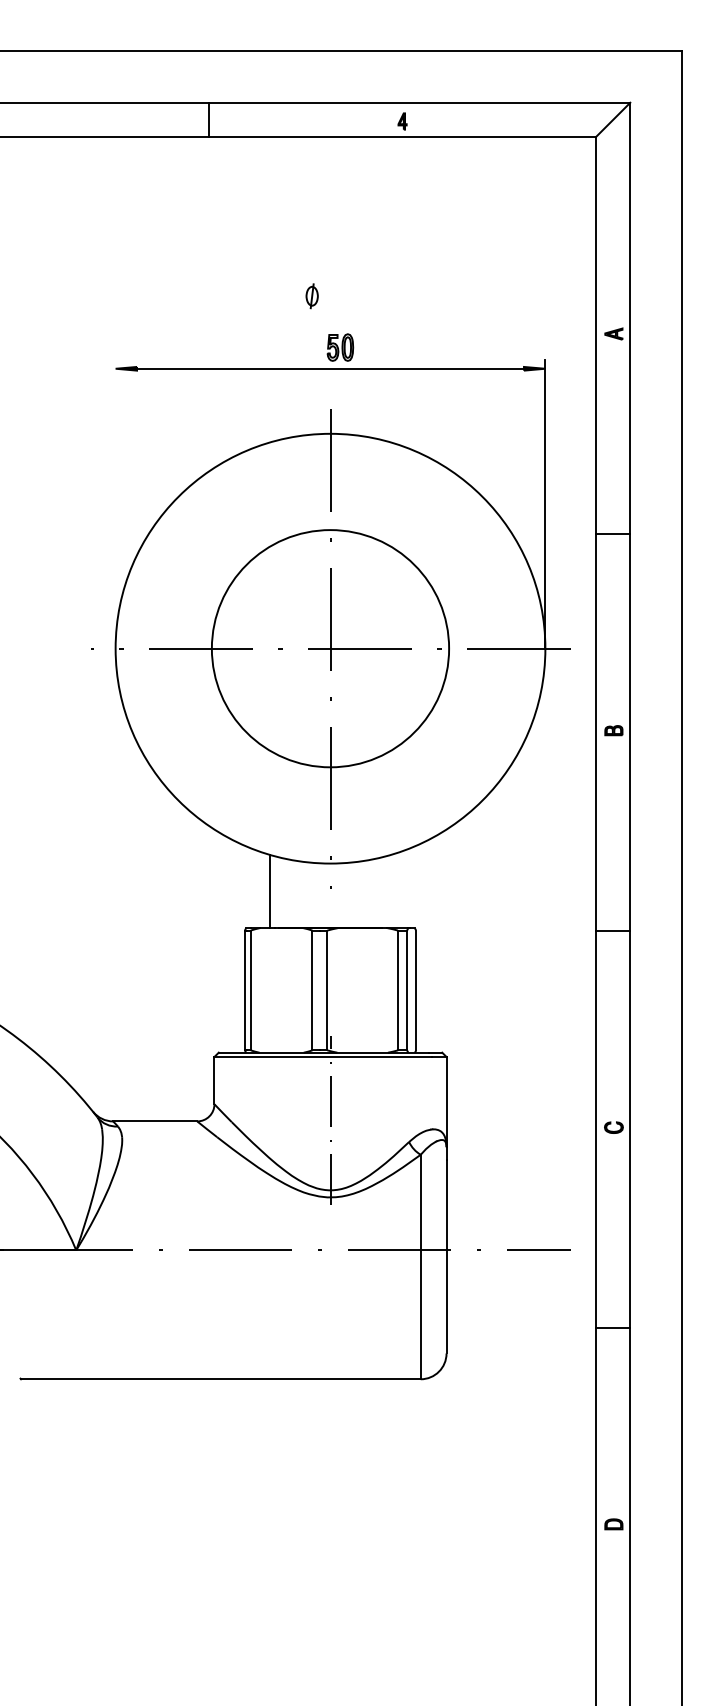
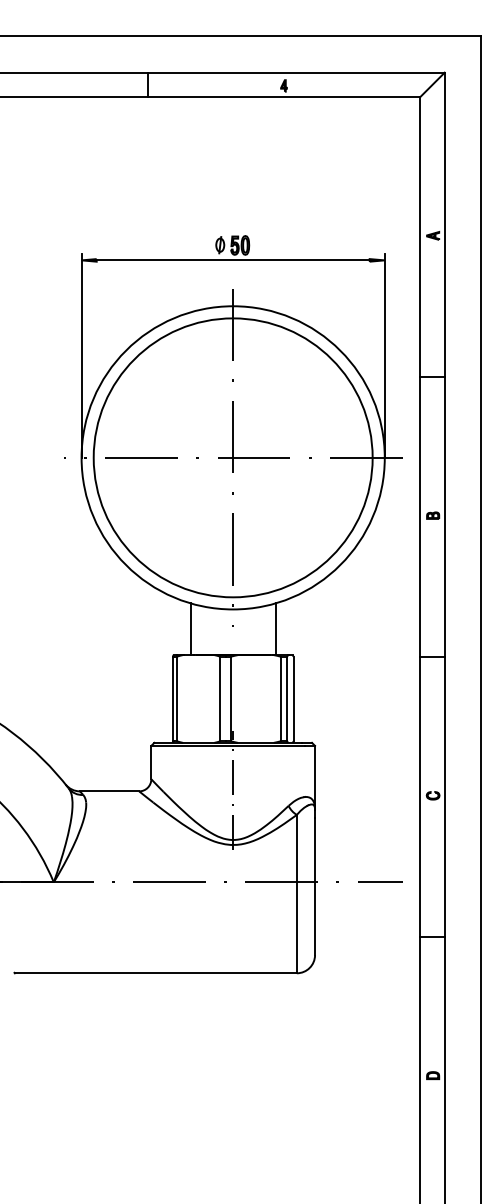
part: (311, 296) -> (219, 245), moved
line: (115, 504) -> (81, 356), added
circle: (330, 648) -> (233, 457), size x1.67
line: (390, 891) -> (275, 629), added

